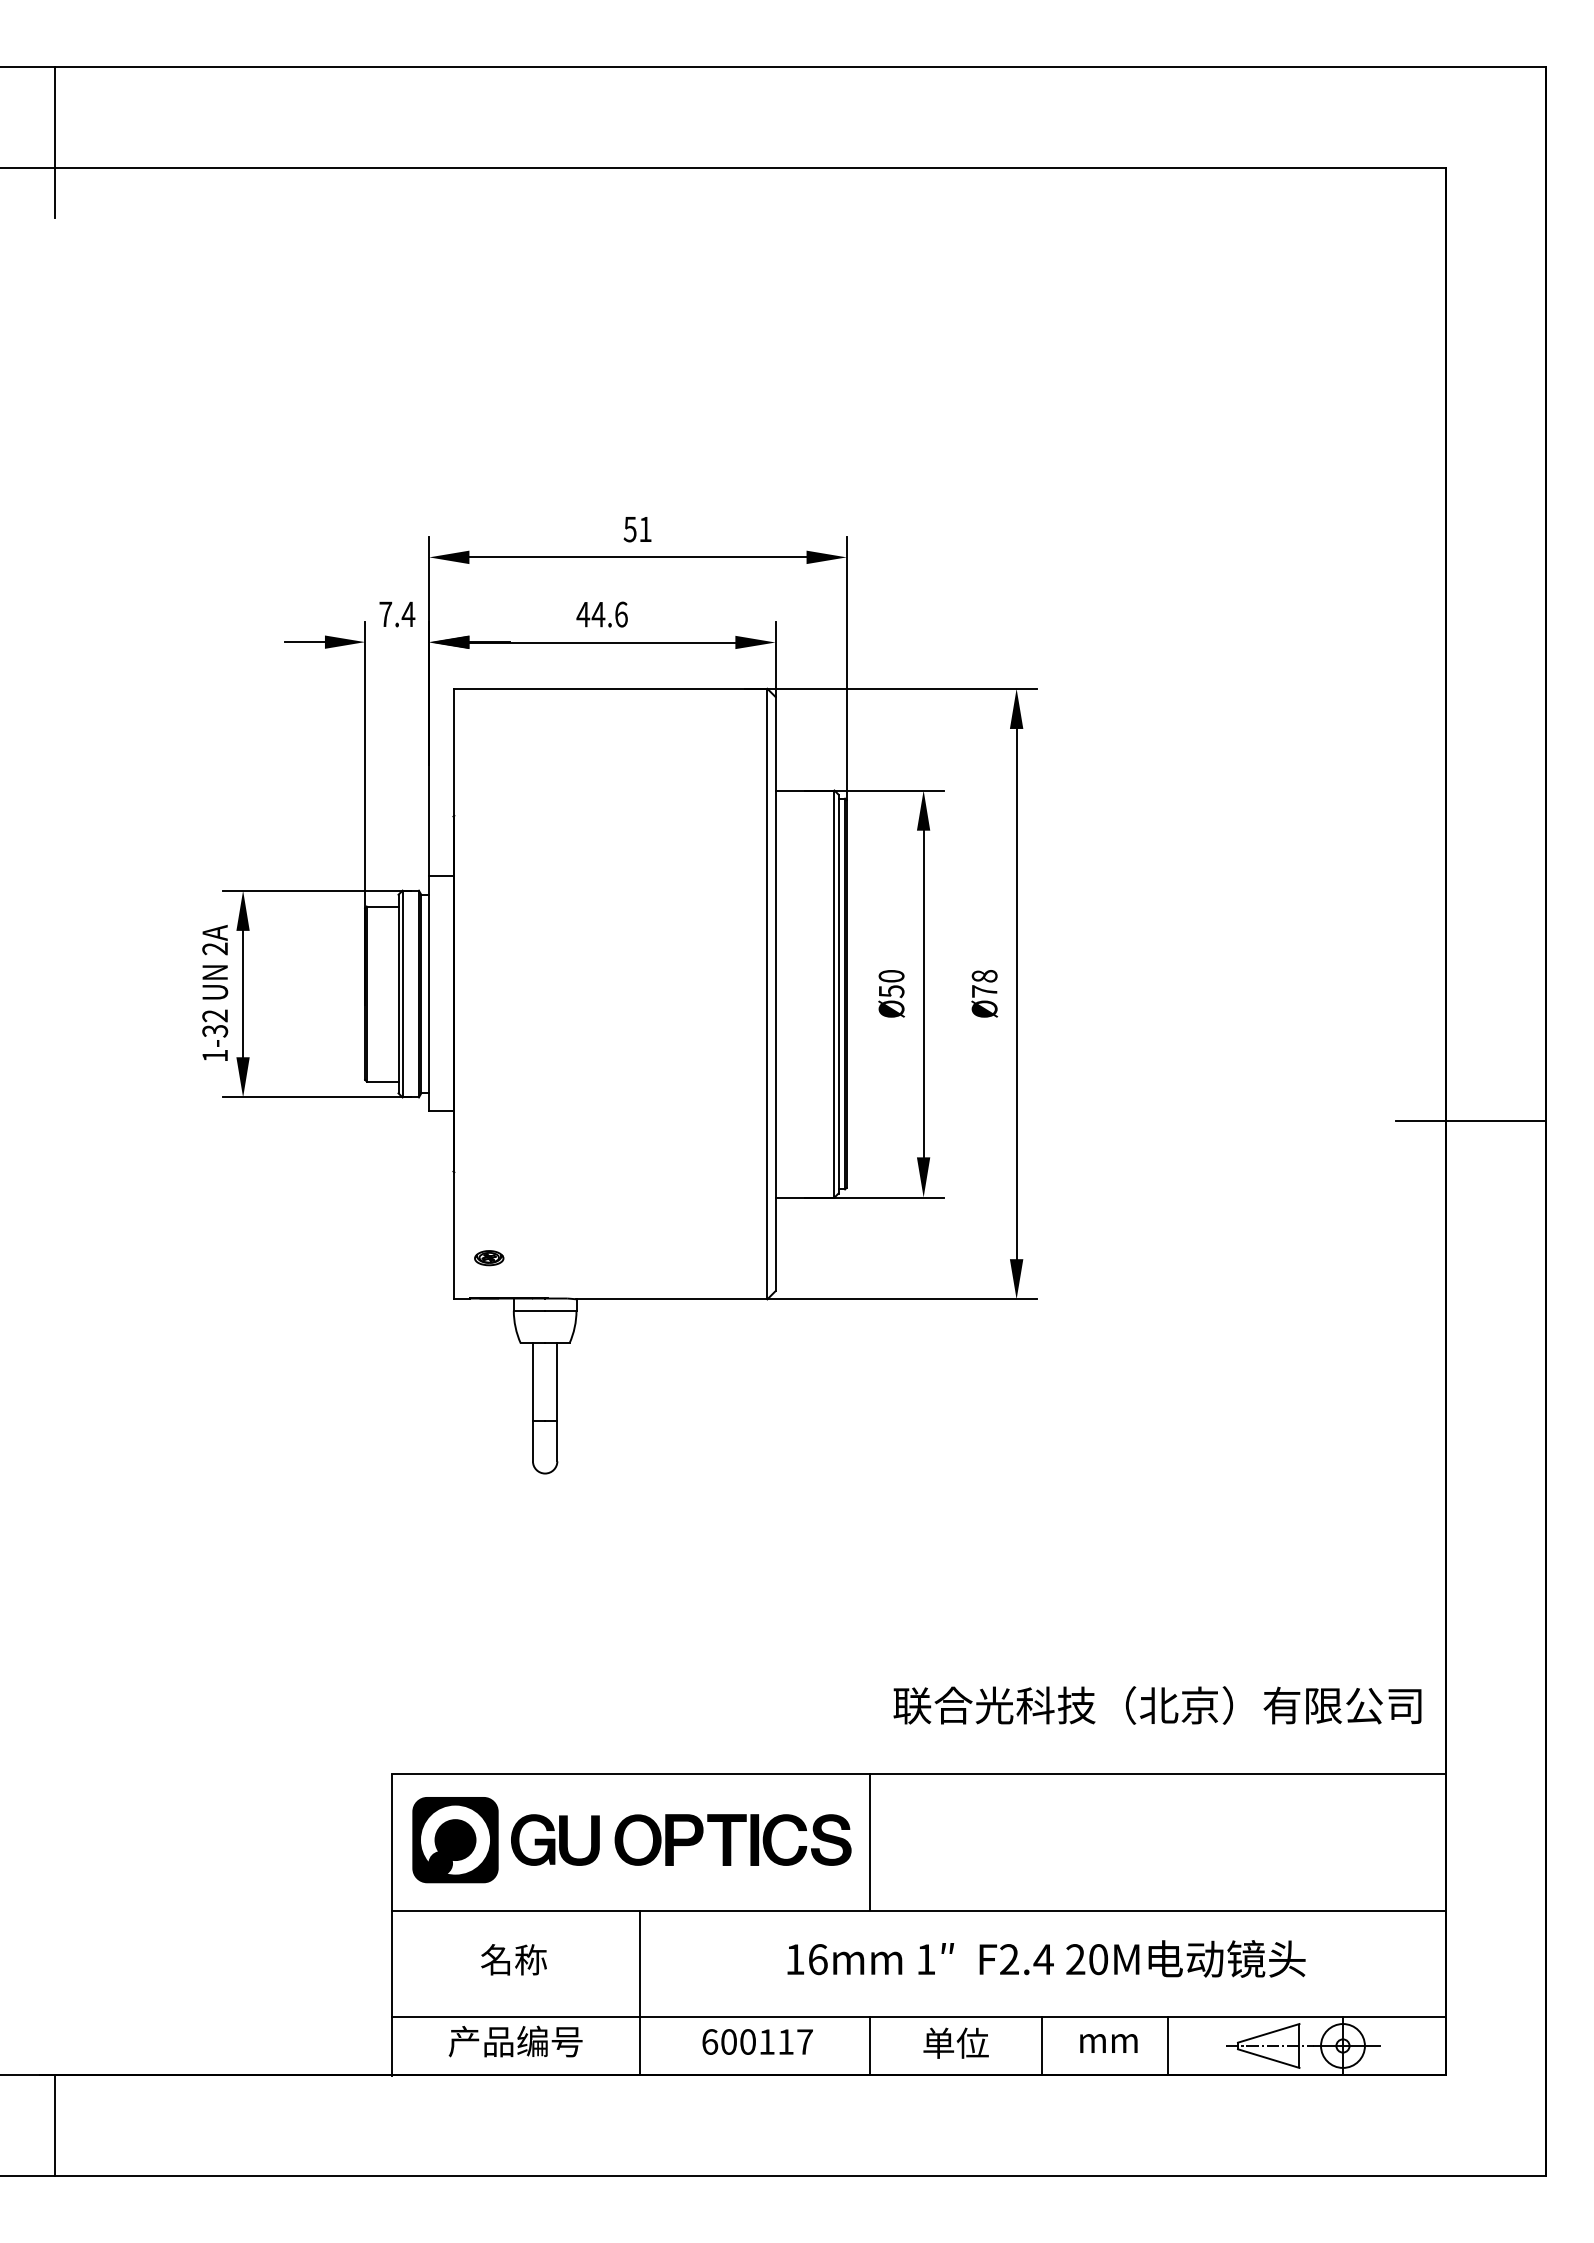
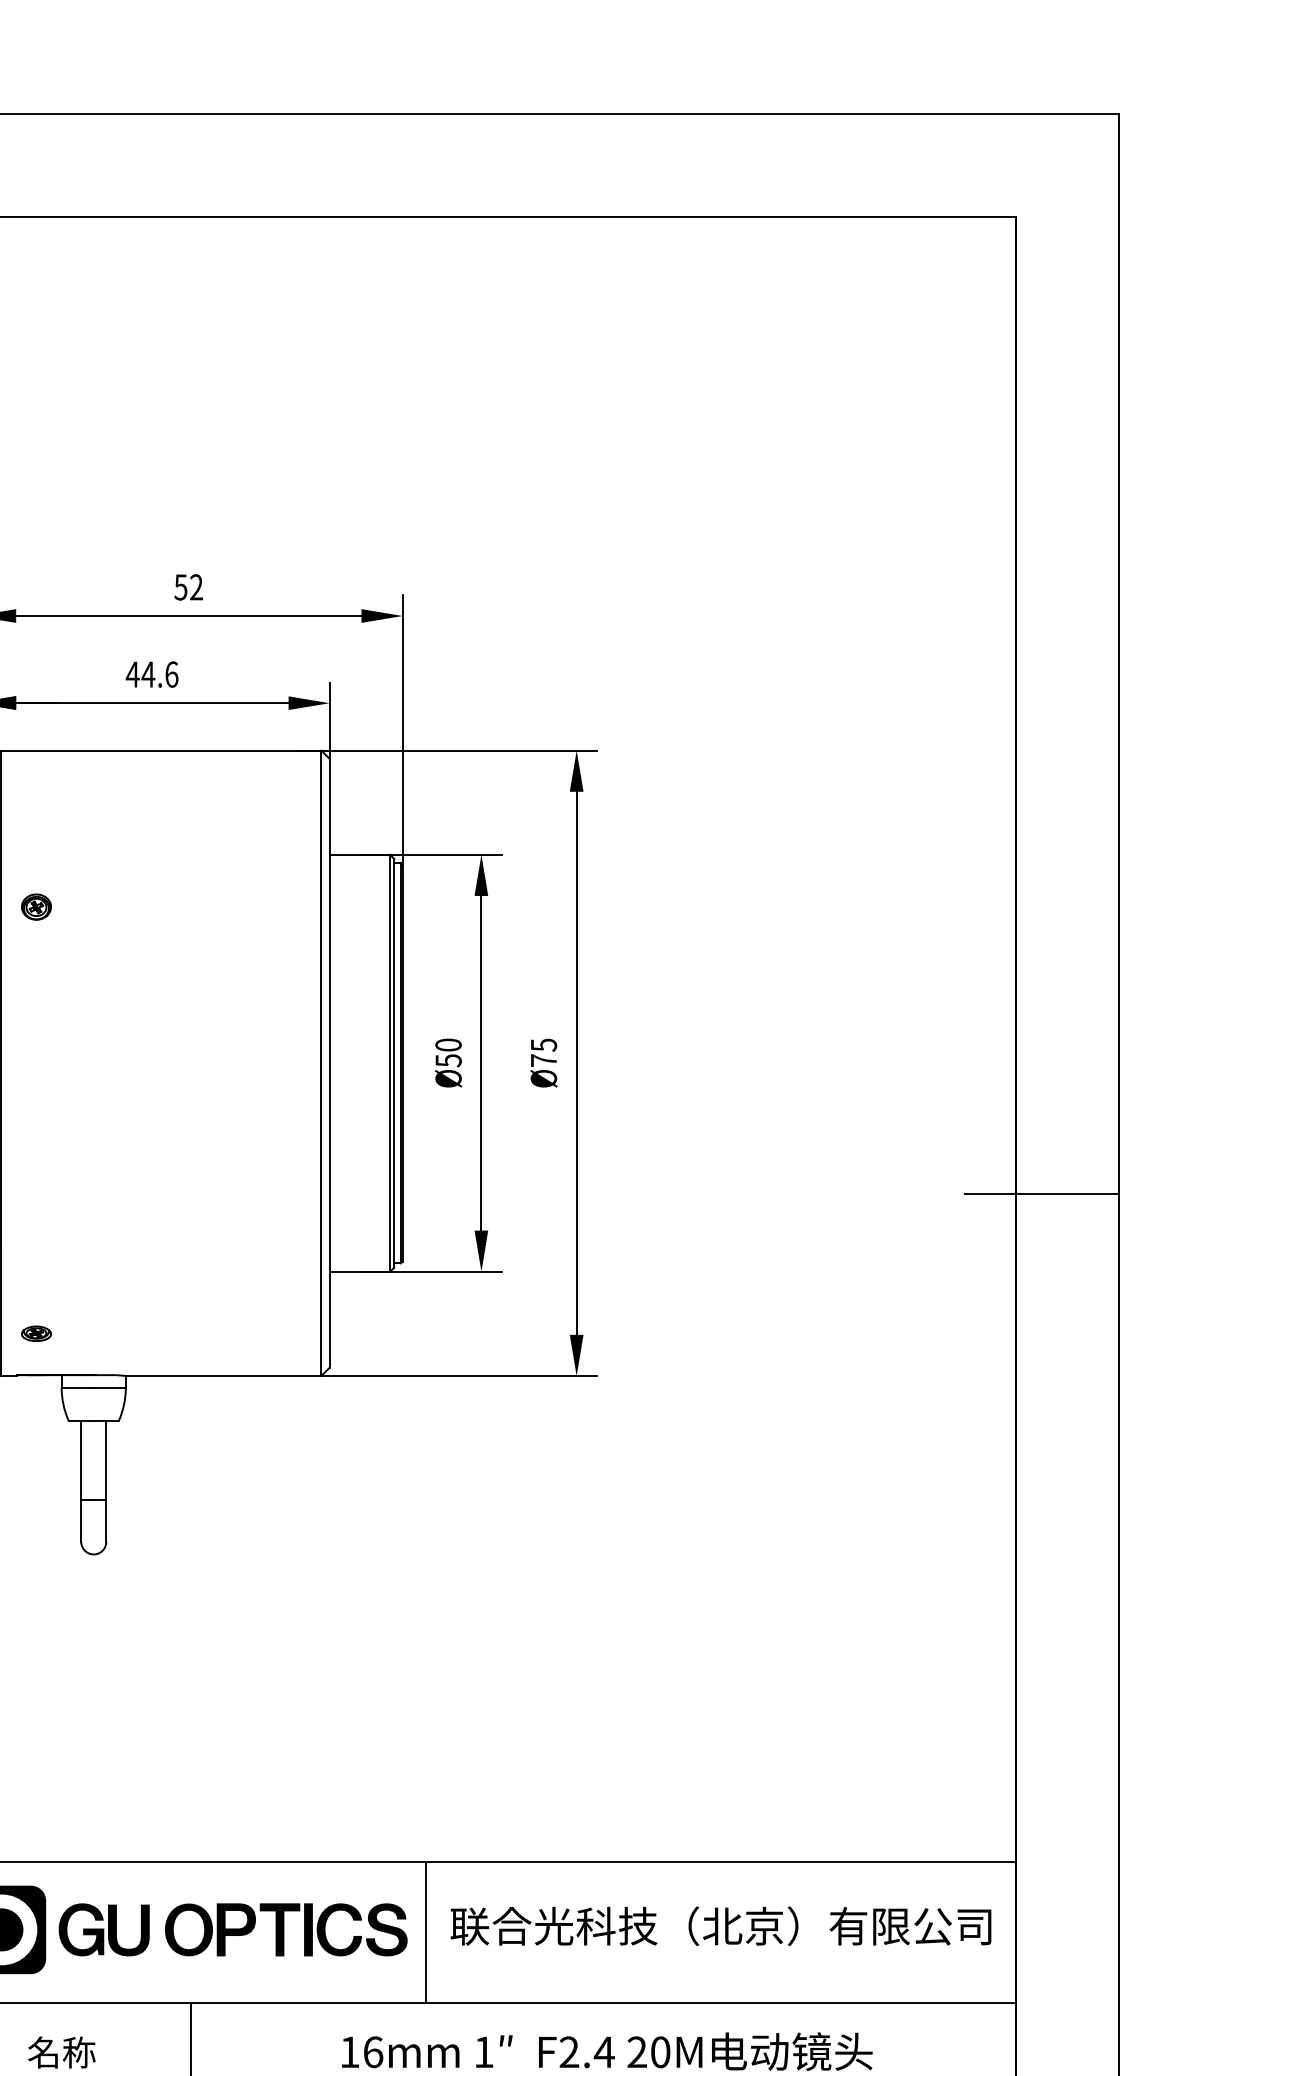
text: (645, 528) -> (196, 586), 51 -> 52
part: (489, 841) -> (36, 907), added
text: (984, 976) -> (543, 1045), Ø78 -> Ø75
text: (1157, 1705) -> (720, 1926), moved

